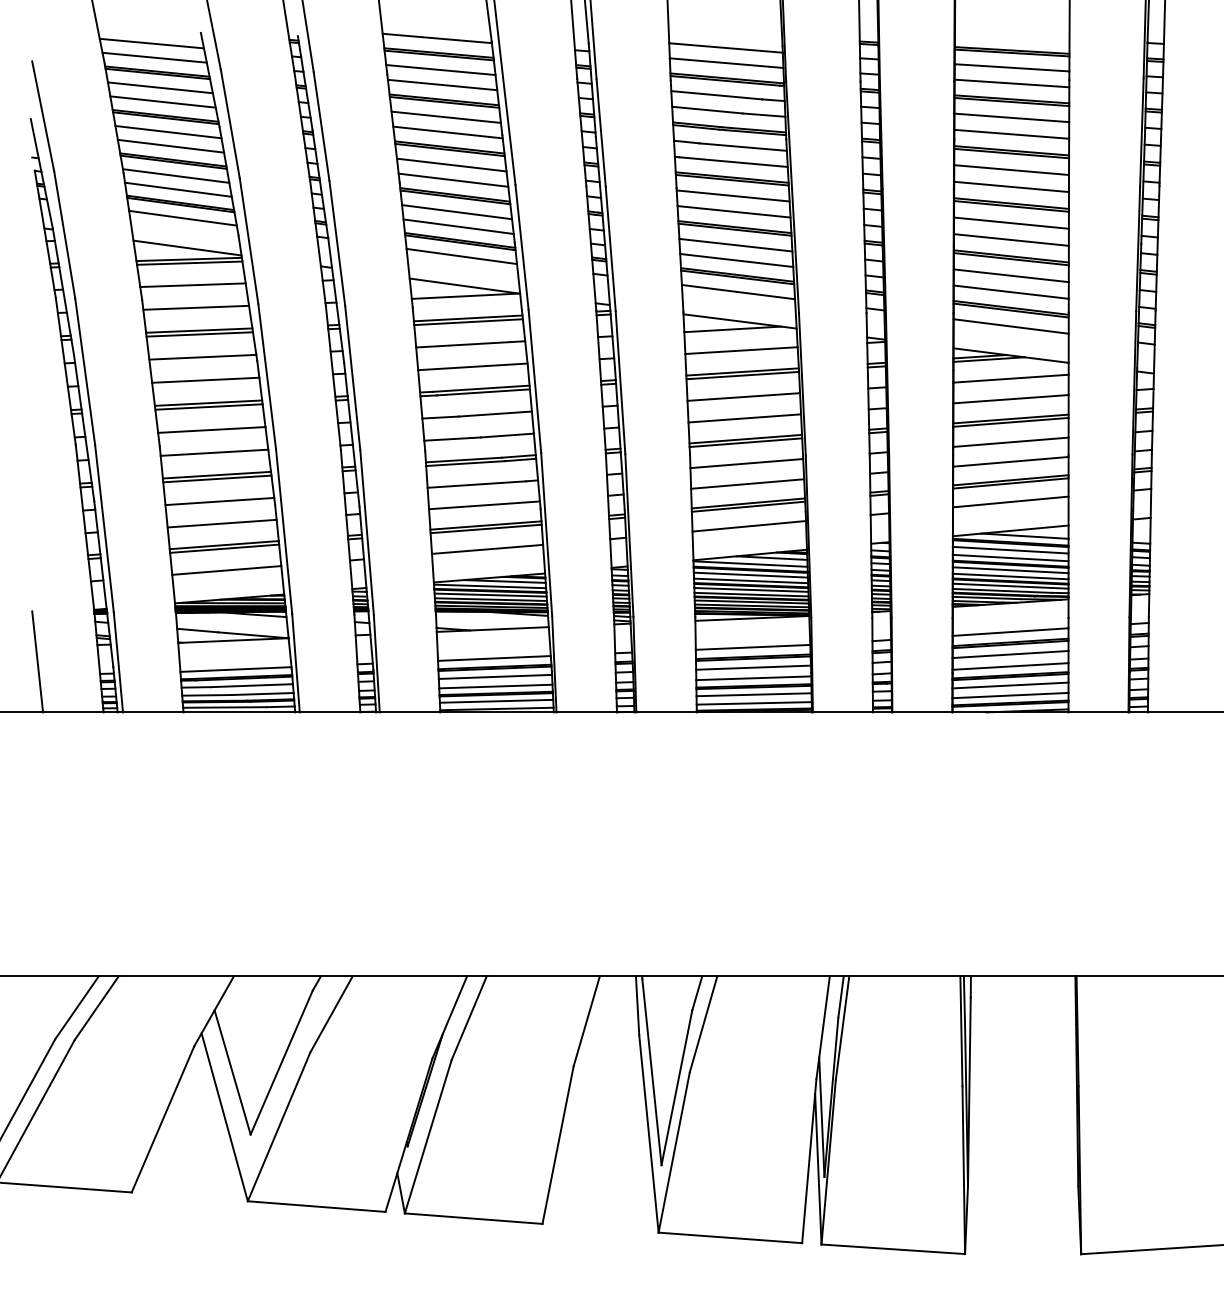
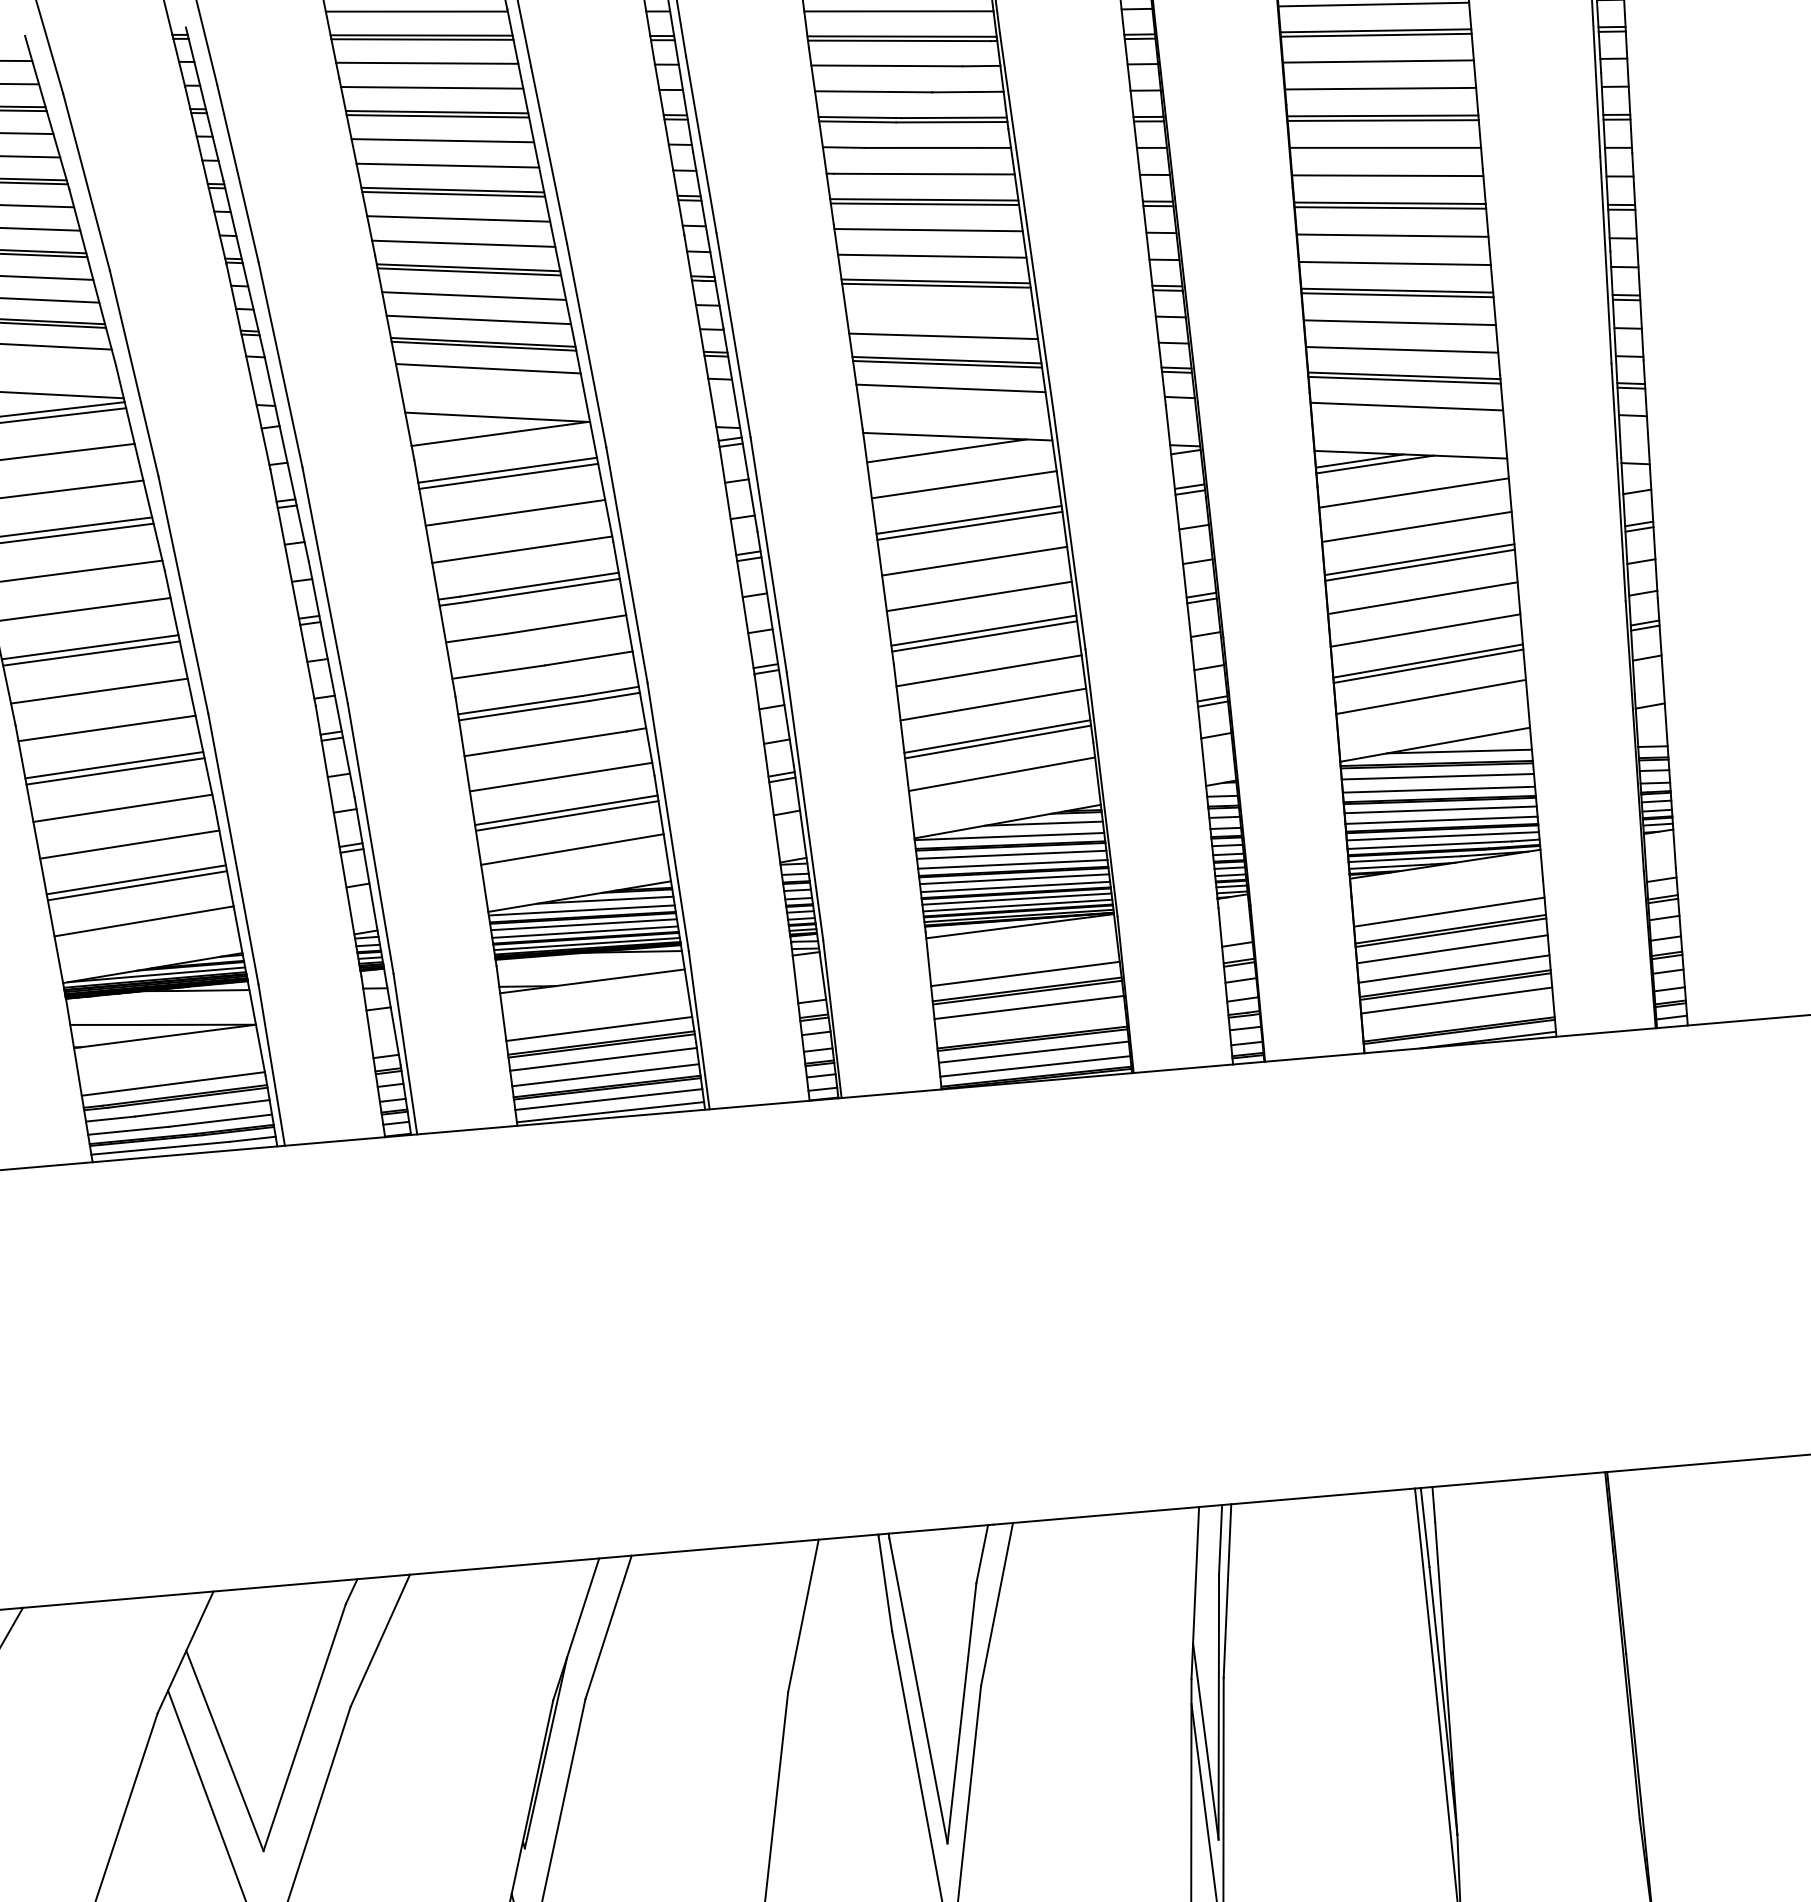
line: (735, 244) -> (939, 310), removed
line: (753, 678) -> (1030, 1025), removed
line: (1010, 695) -> (1458, 1017), removed

